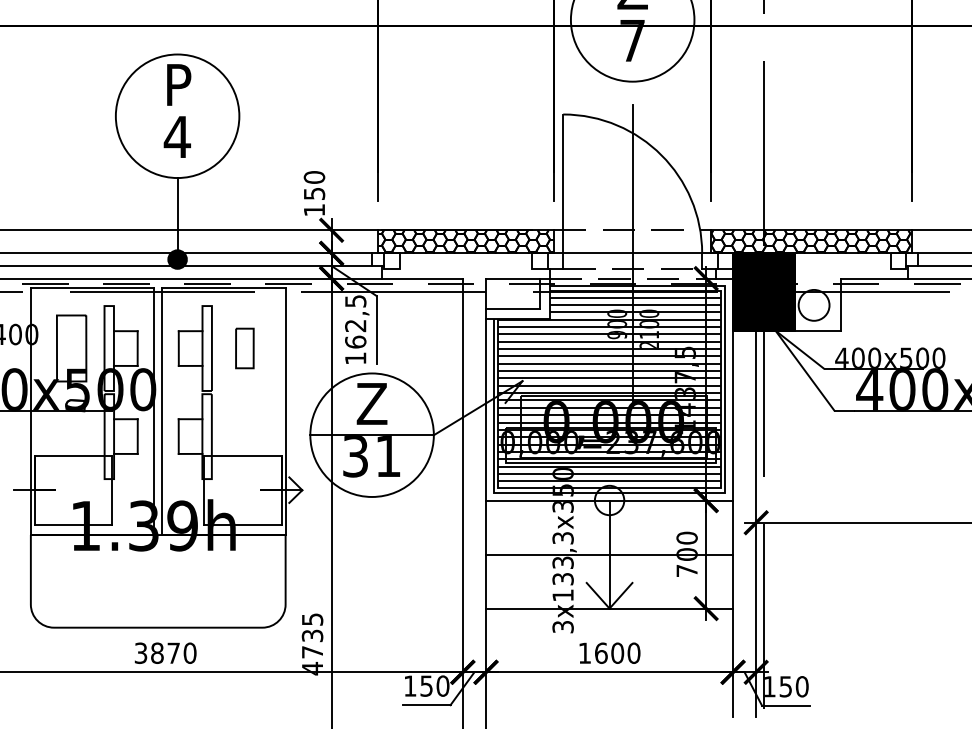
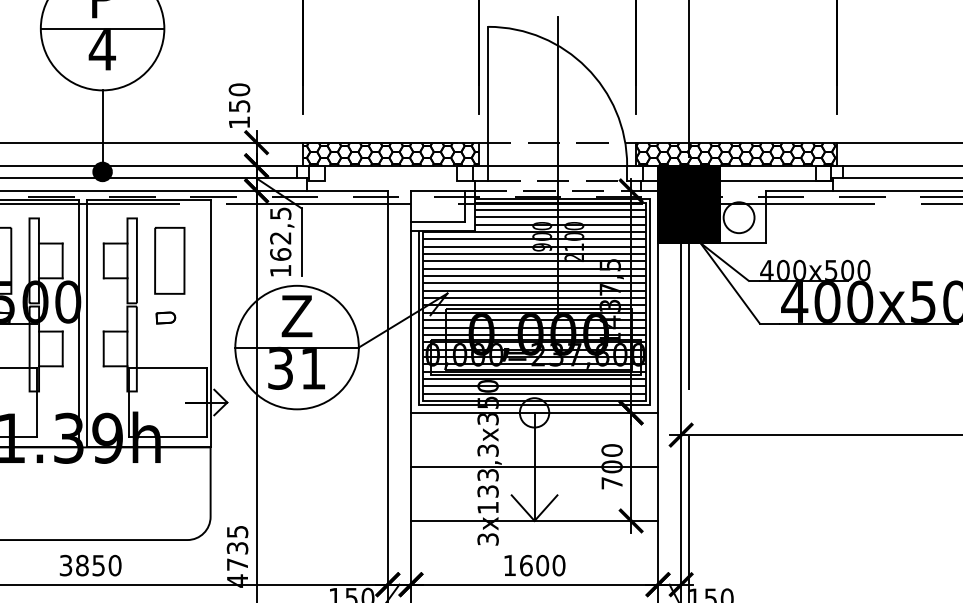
line: (177, 116) -> (102, 28), added
line: (850, 268) -> (775, 180), added
part: (244, 348) -> (169, 260), size x1.67
part: (240, 405) -> (165, 317), added
text: (173, 652) -> (98, 564), 3870 -> 3850

